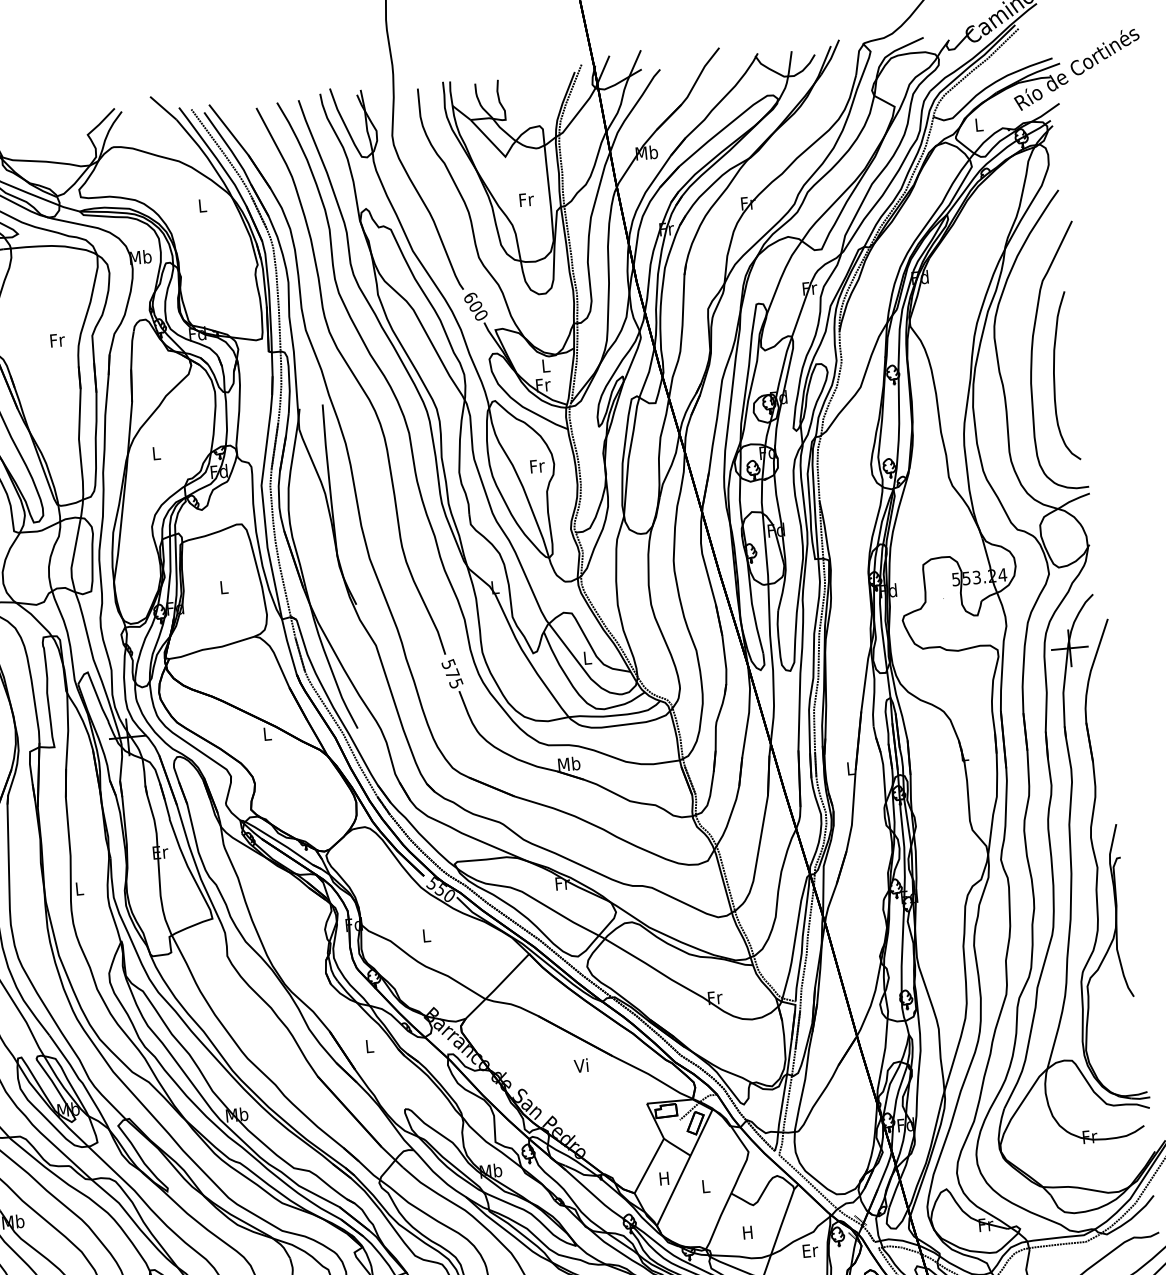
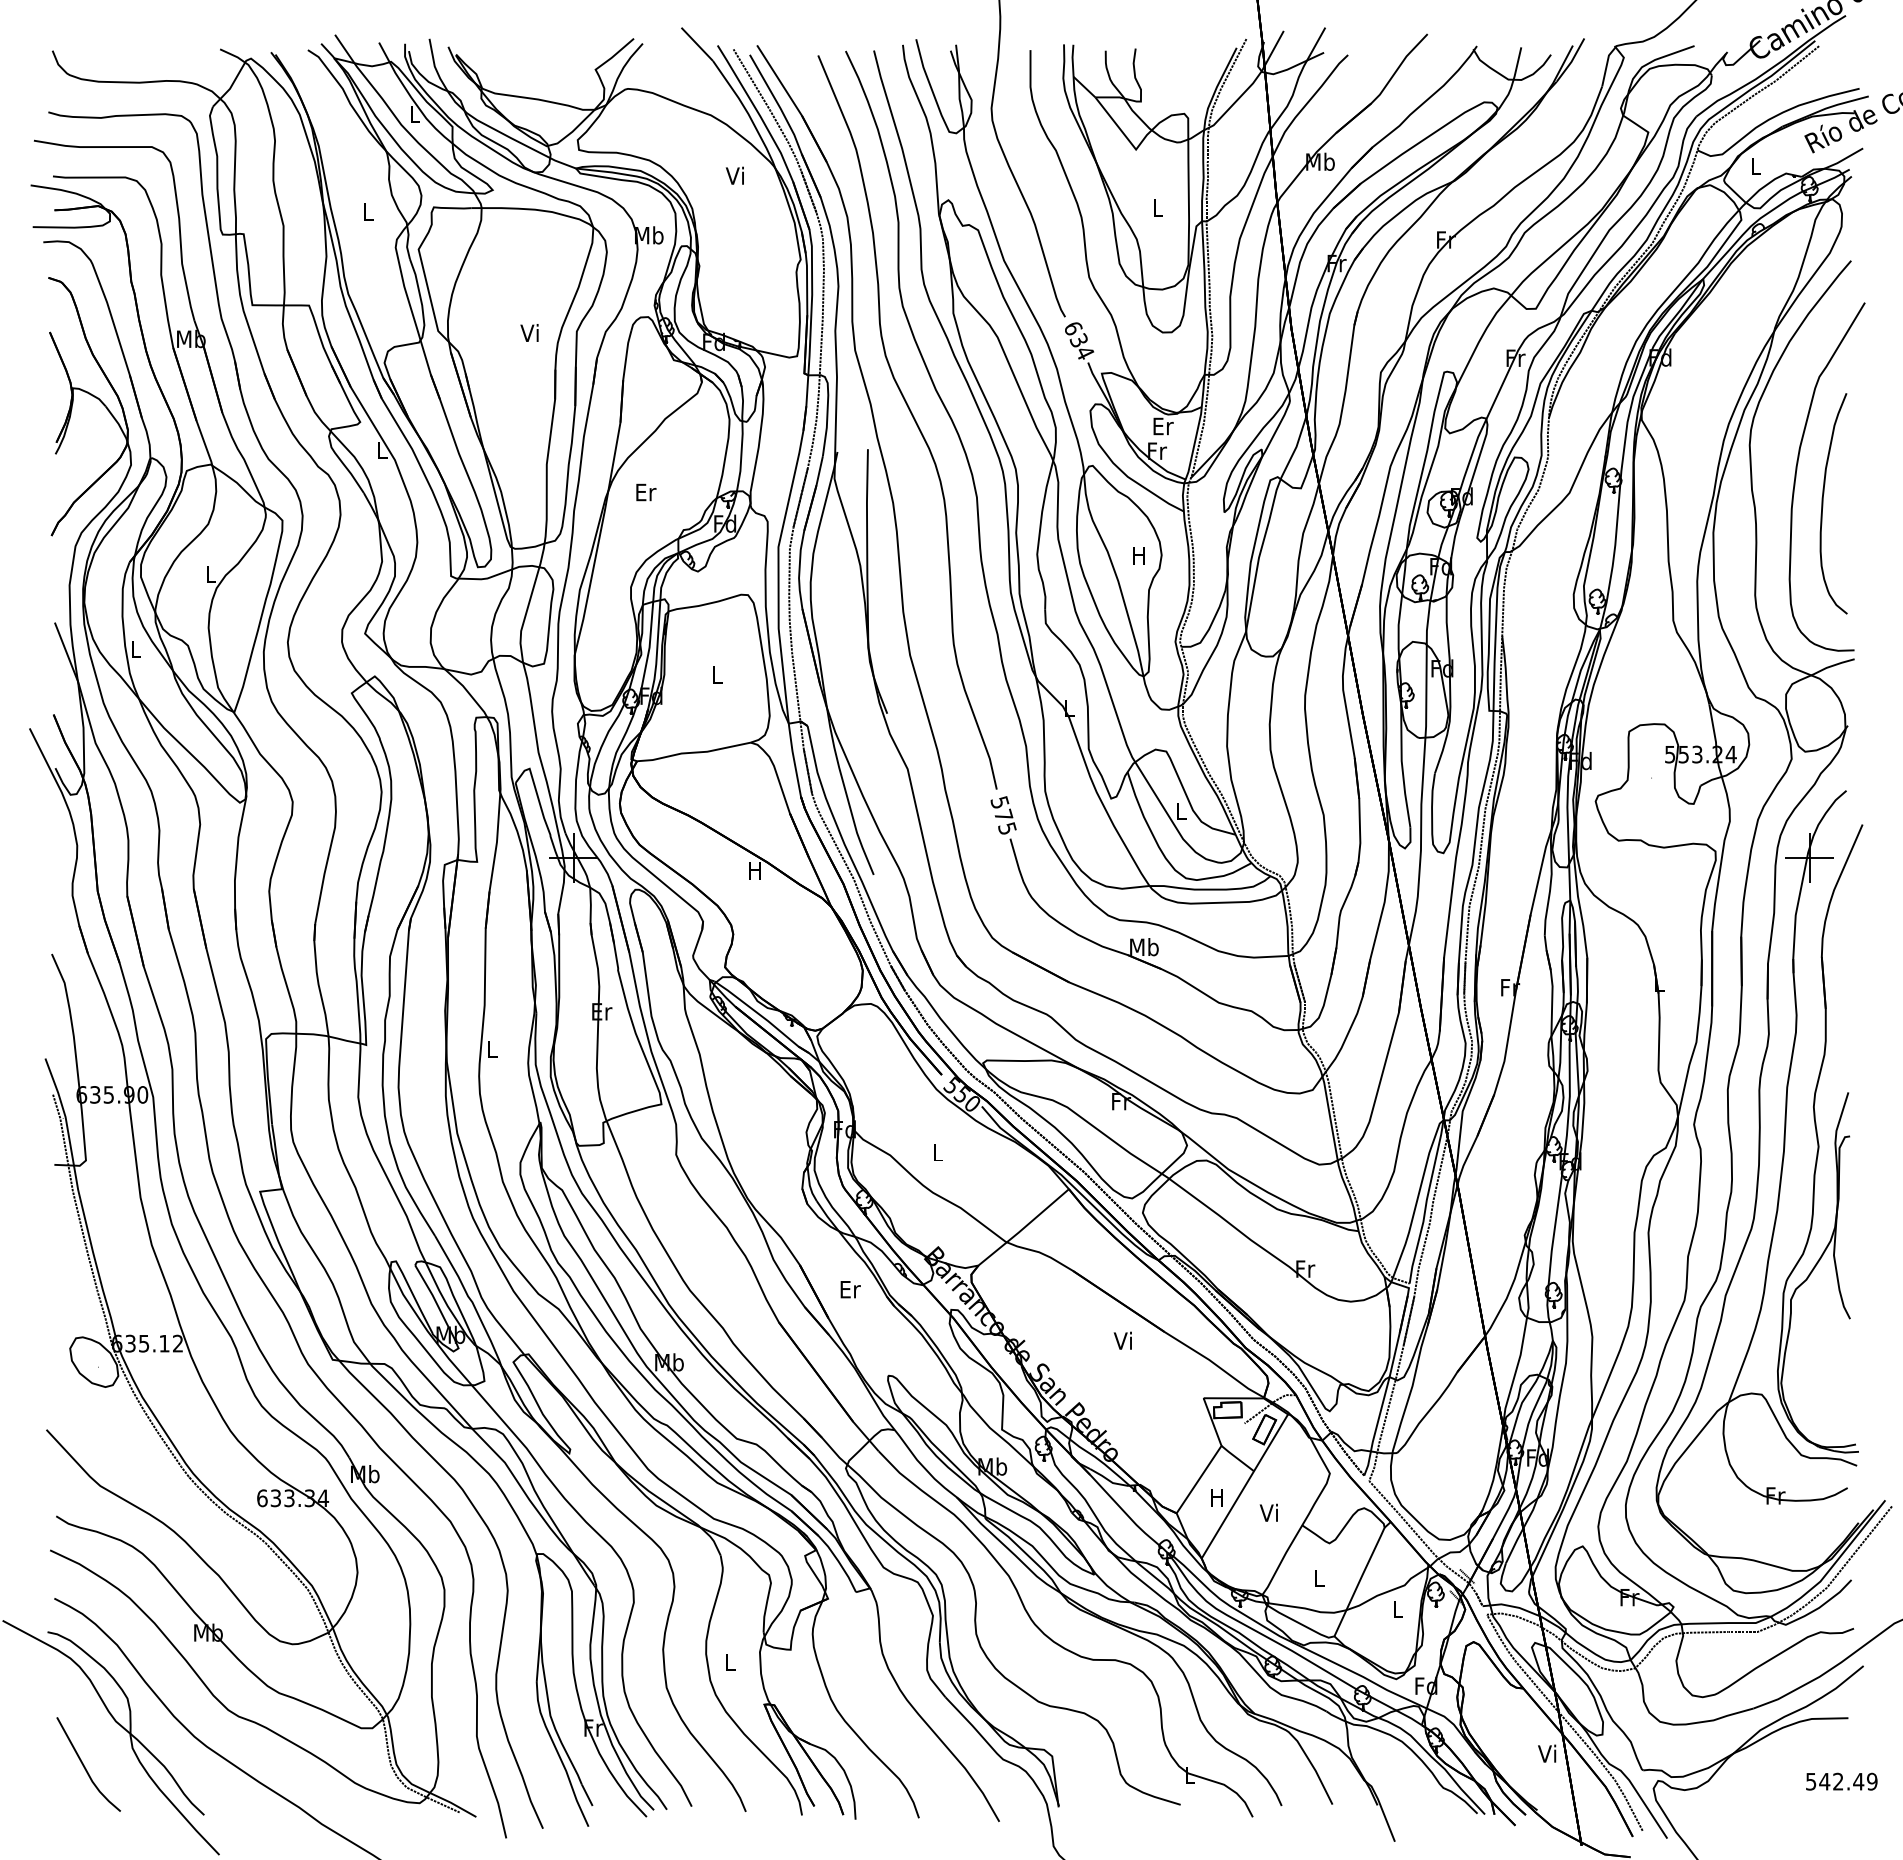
text: (526, 199) -> (1158, 207), Fr -> L
text: (201, 205) -> (734, 175), L -> Vi
text: (478, 310) -> (1081, 346), 600 -> 634
text: (57, 339) -> (530, 332), Fr -> Vi
text: (546, 365) -> (1163, 426), L -> Er
text: (157, 453) -> (646, 492), L -> Er
text: (537, 465) -> (1139, 555), Fr -> H
text: (266, 733) -> (754, 870), L -> H
text: (851, 768) -> (1510, 987), L -> Fr
text: (369, 1046) -> (850, 1289), L -> Er
text: (704, 1186) -> (1268, 1512), L -> Vi
text: (747, 1232) -> (1318, 1578), H -> L
text: (810, 1250) -> (1398, 1609), Er -> L

